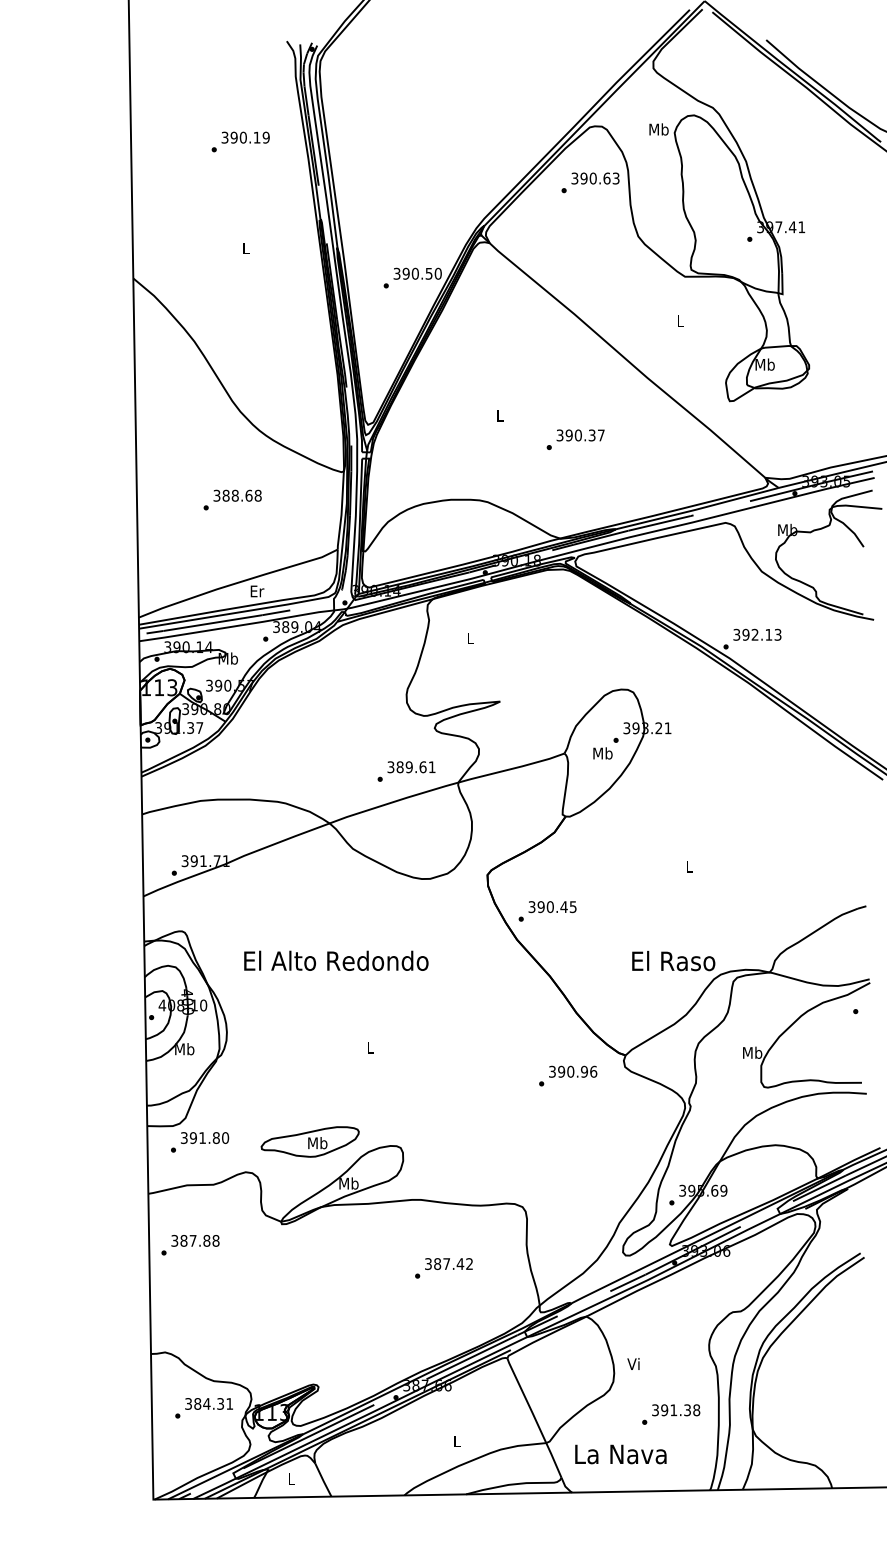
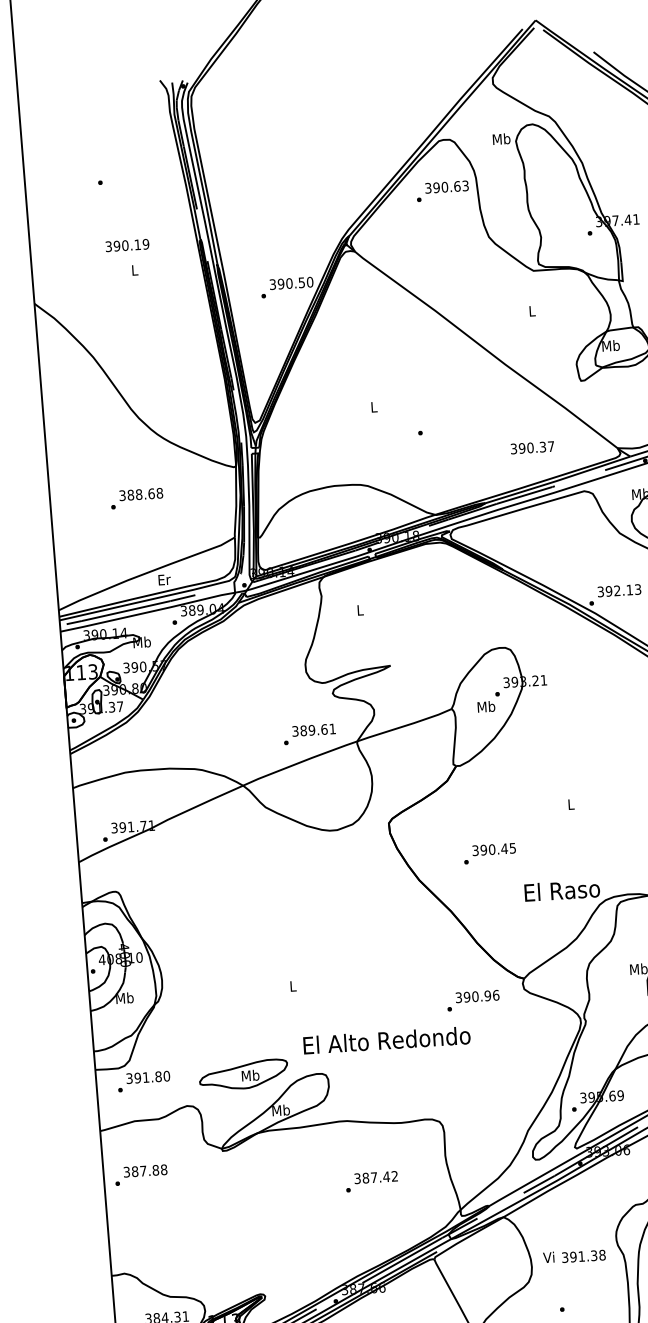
text: (245, 137) -> (127, 245), moved
text: (580, 435) -> (532, 447), moved
text: (547, 911) -> (489, 853), moved
text: (336, 960) -> (387, 1040), moved
text: (676, 1410) -> (584, 1256), moved

